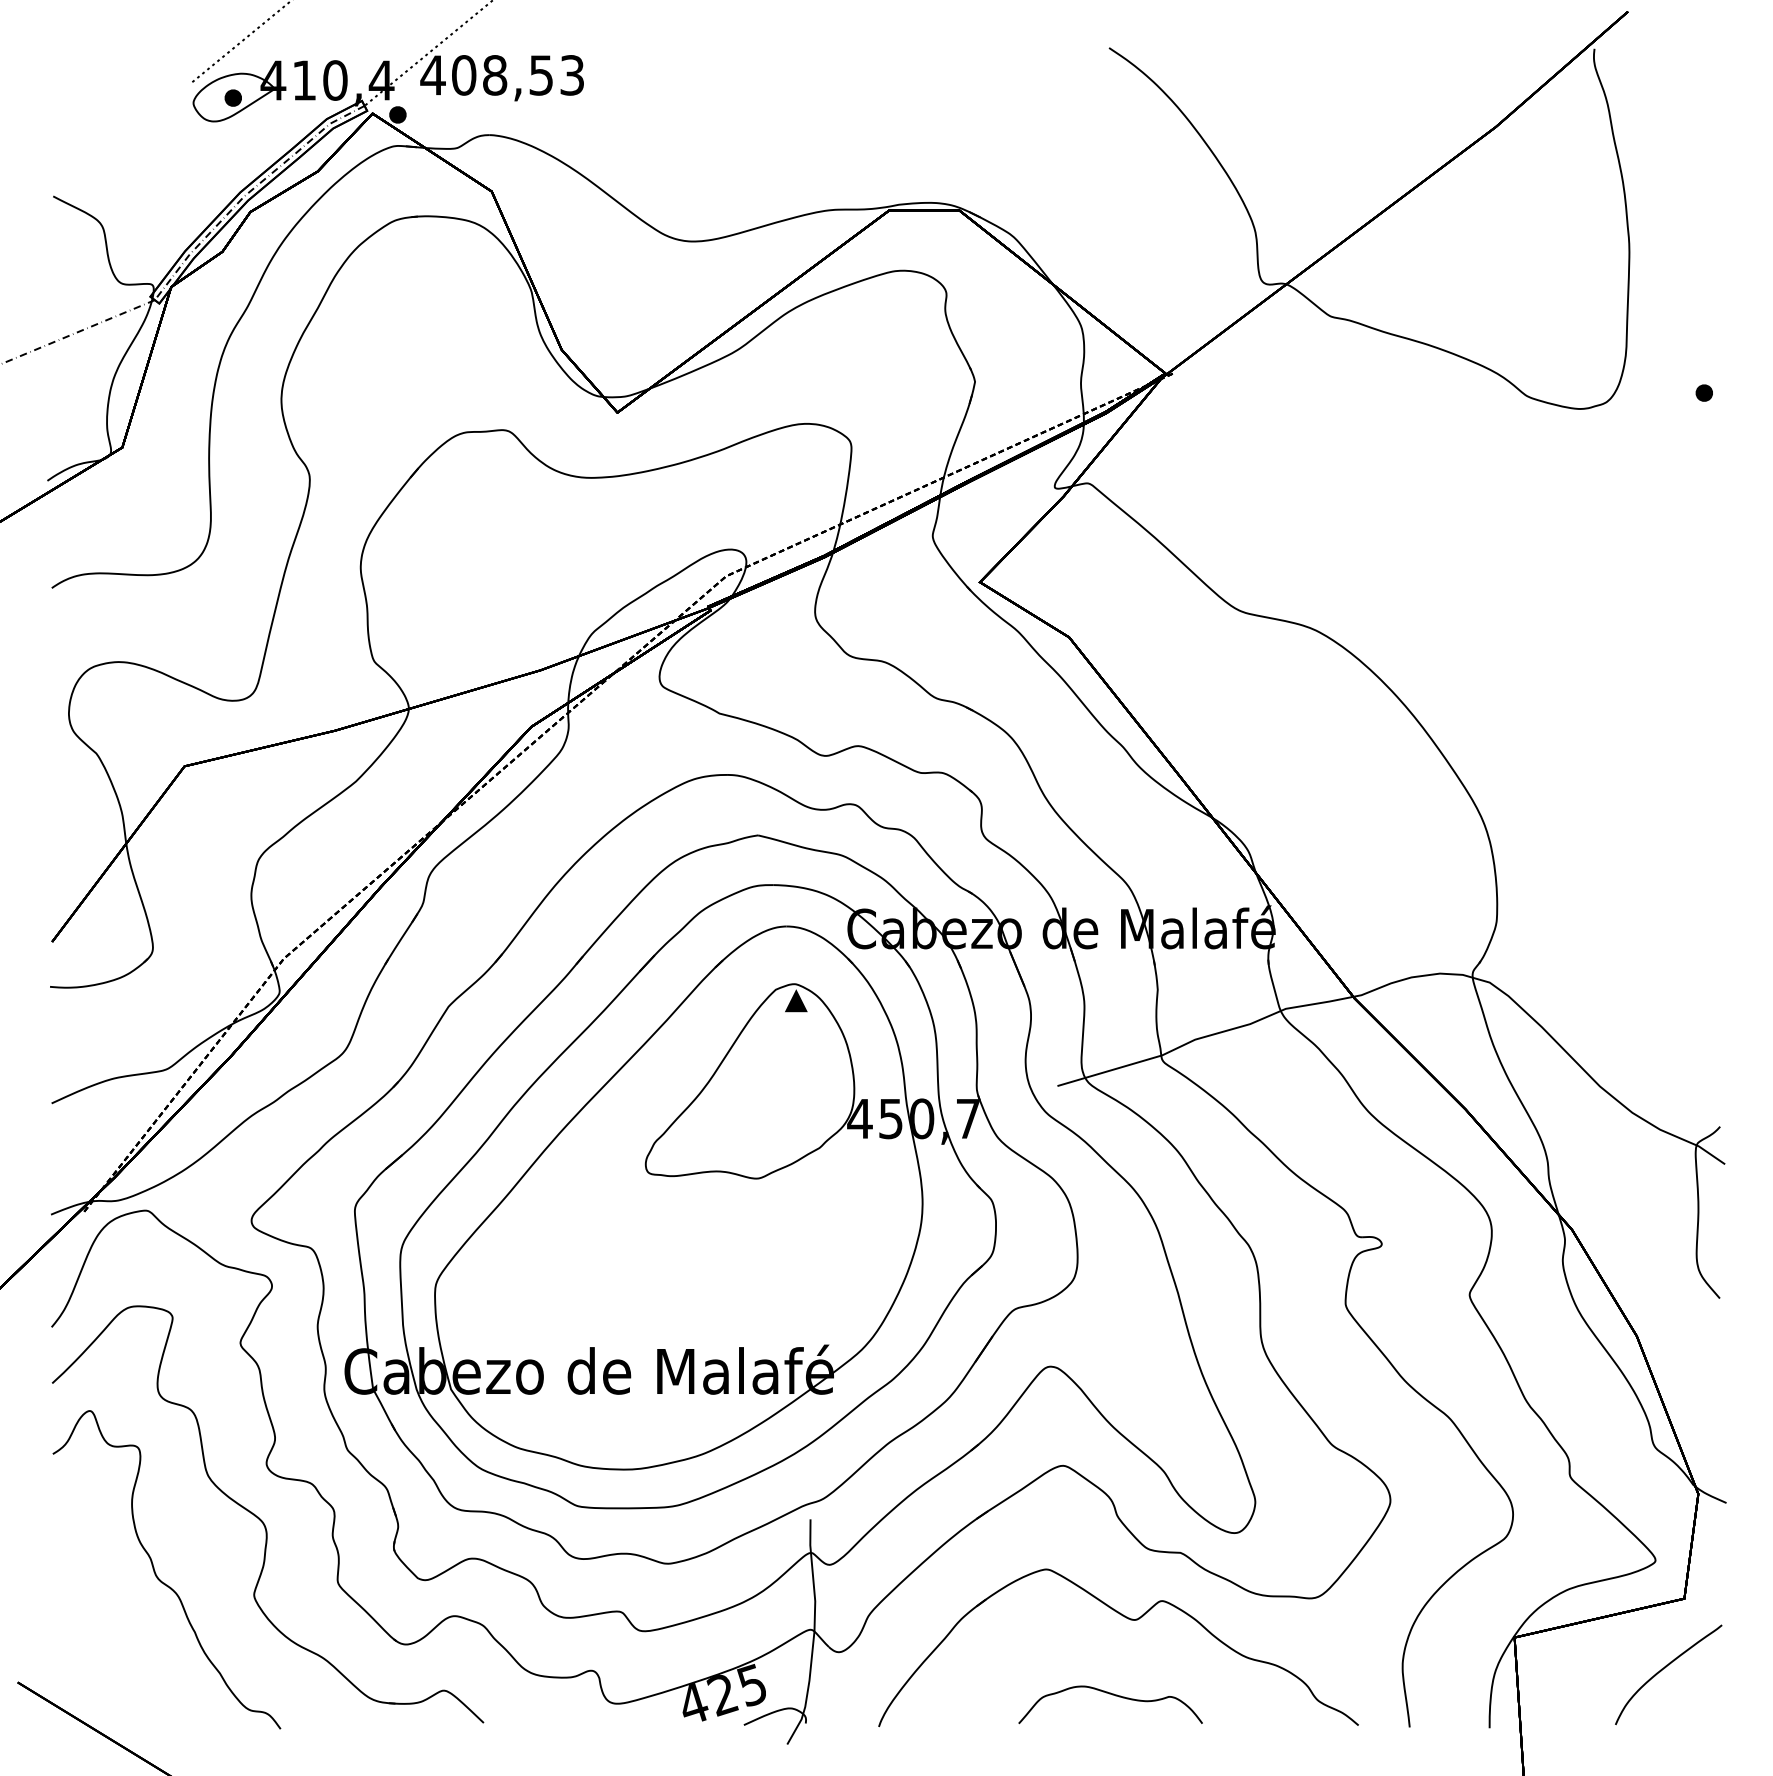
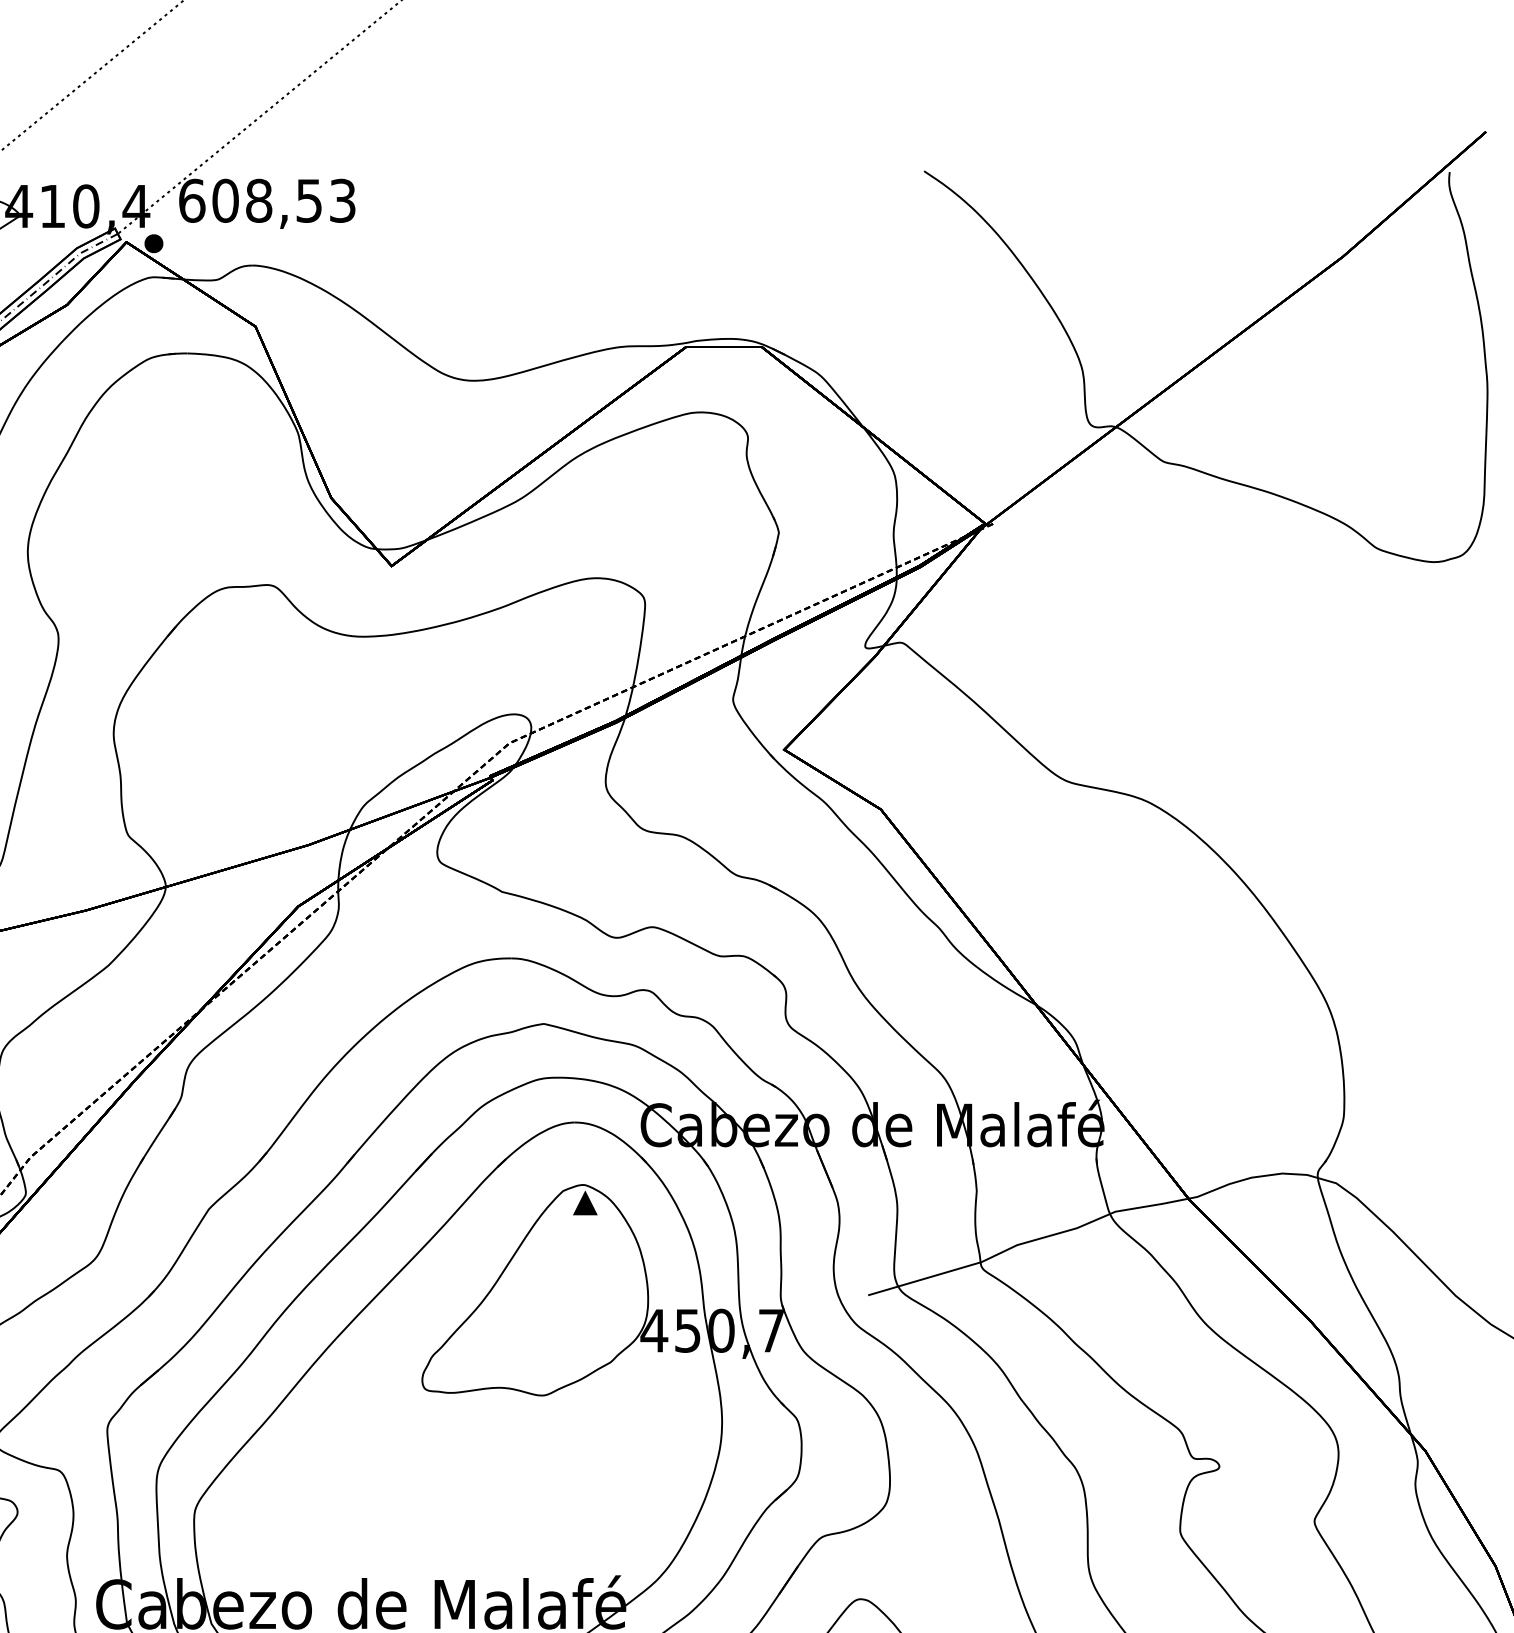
text: (432, 75) -> (191, 200), 408,53 -> 608,53

